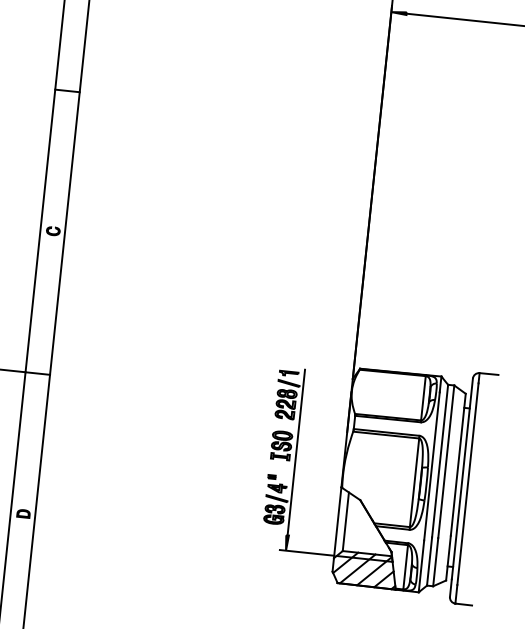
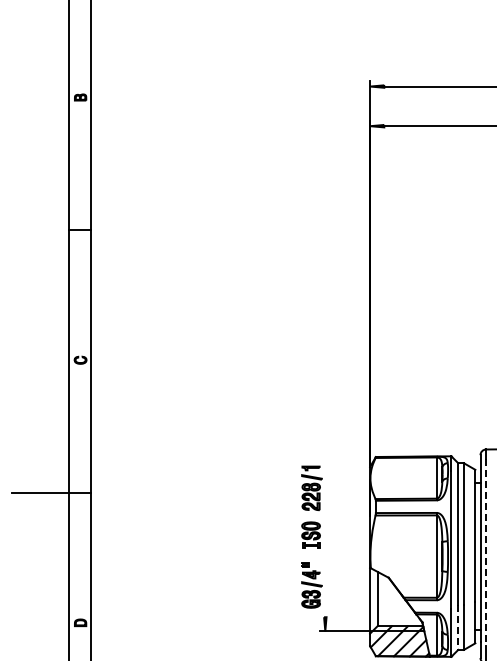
line: (296, 452) -> (325, 540), removed
line: (468, 484) -> (486, 552), solid -> dashed
line: (429, 562) -> (458, 628), solid -> dashed

